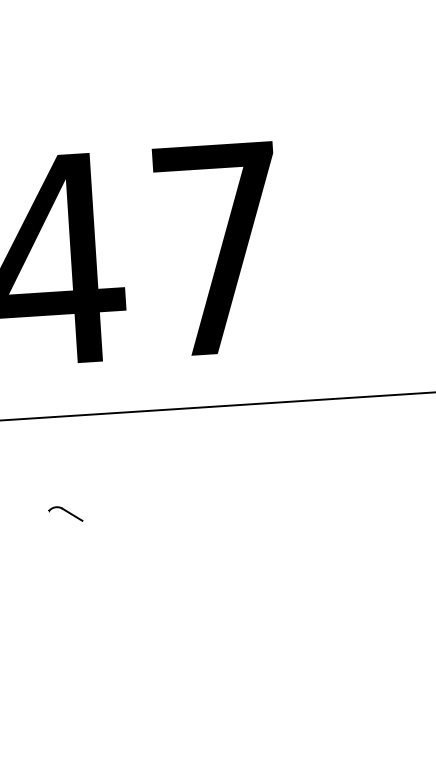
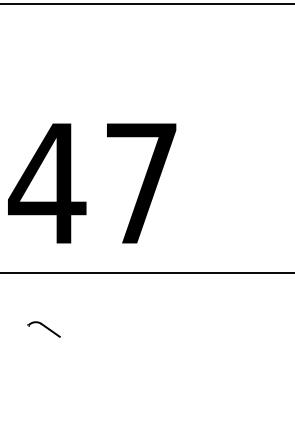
part: (64, 514) -> (43, 329), size x1.67

